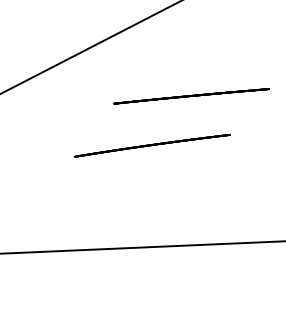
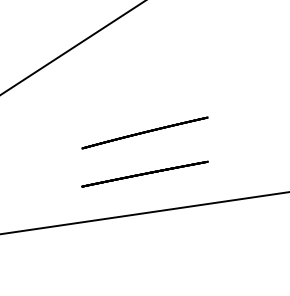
line: (191, 95) -> (144, 173), moved
line: (151, 145) -> (144, 132), moved

